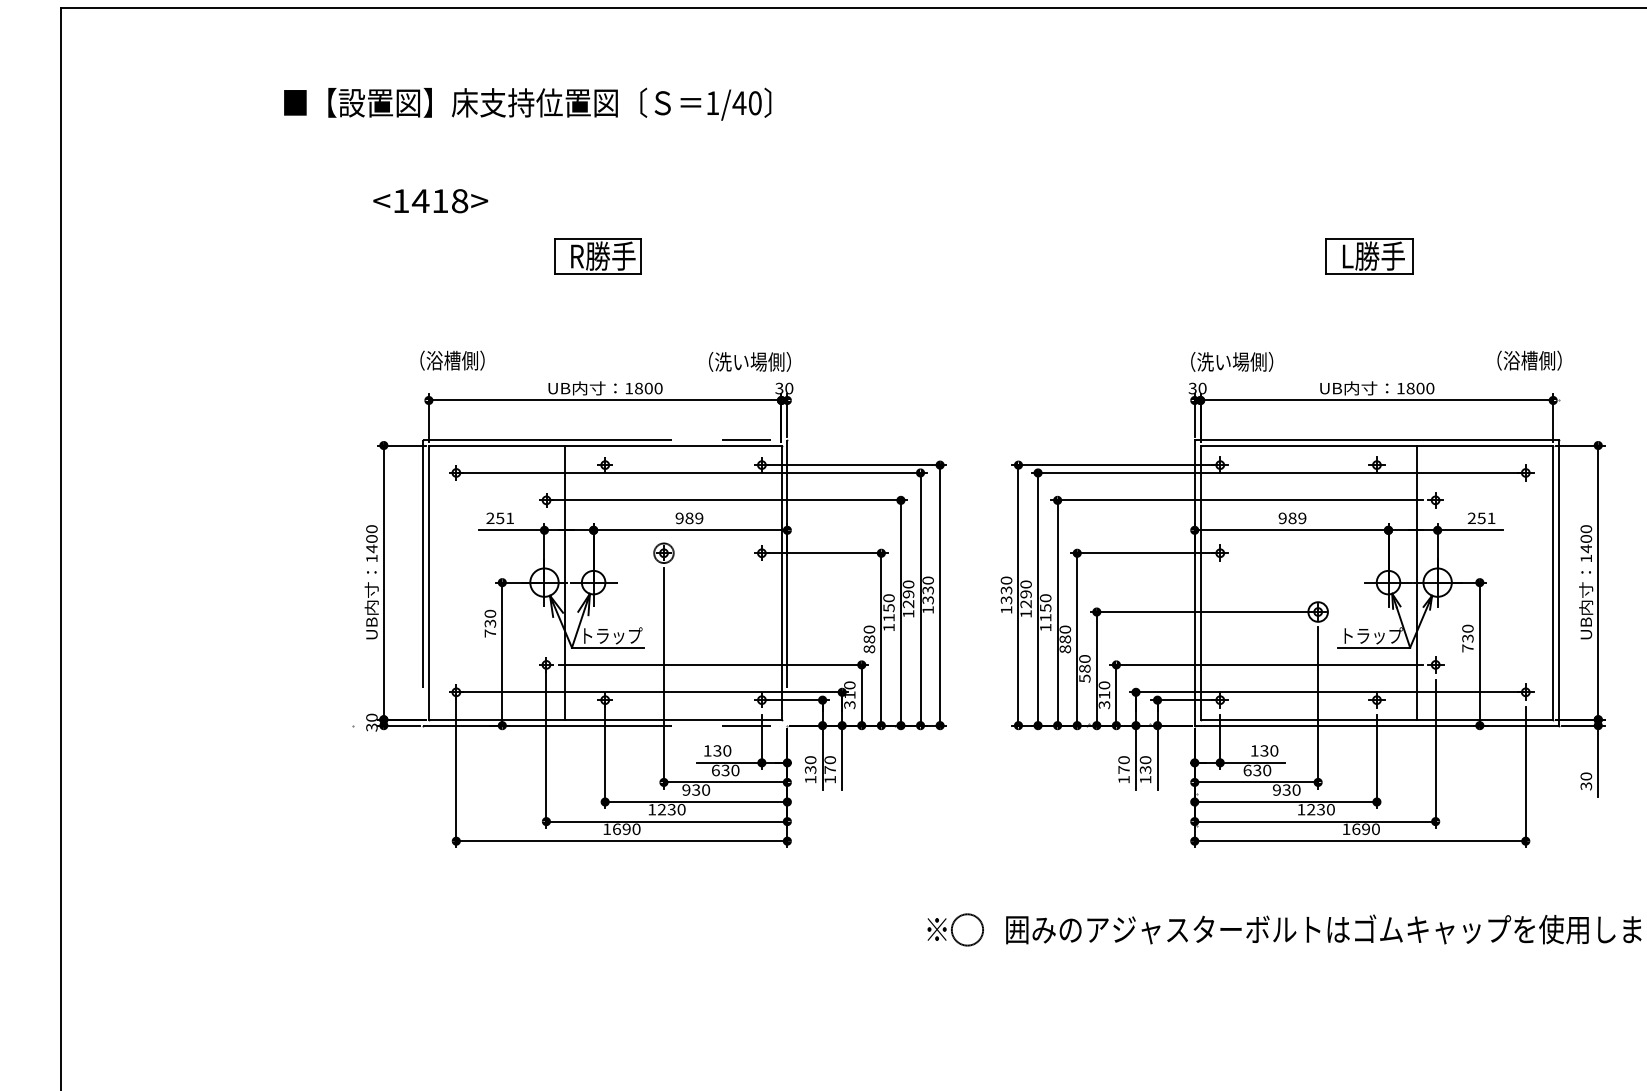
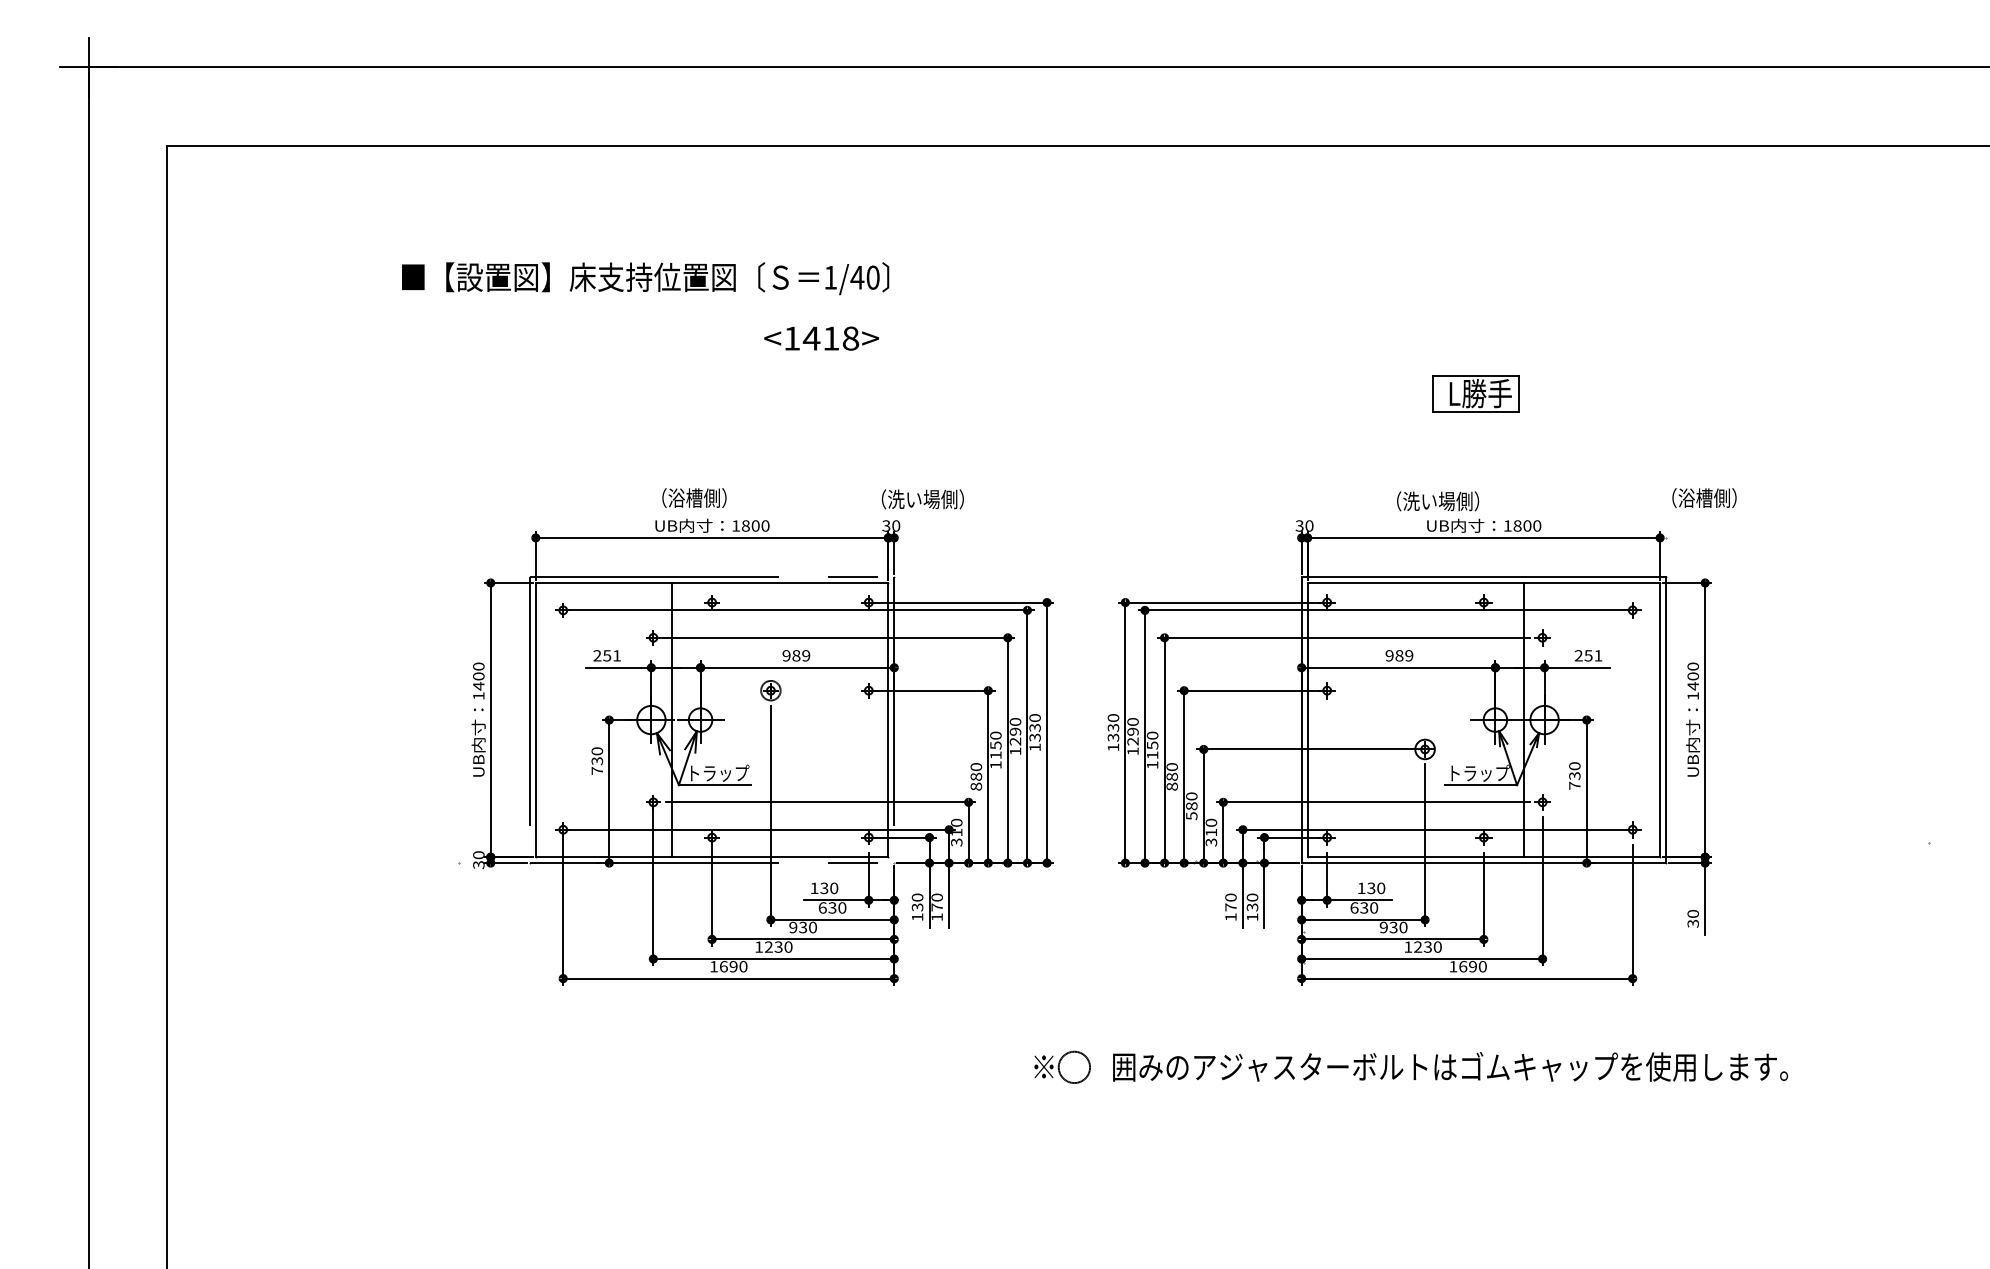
text: (527, 104) -> (645, 278), moved
text: (430, 201) -> (821, 338), moved
part: (597, 256) -> (704, 393), removed
text: (452, 360) -> (694, 497), moved
text: (1529, 360) -> (1704, 497), moved
text: (749, 362) -> (922, 499), moved
text: (1232, 362) -> (1438, 501), moved

